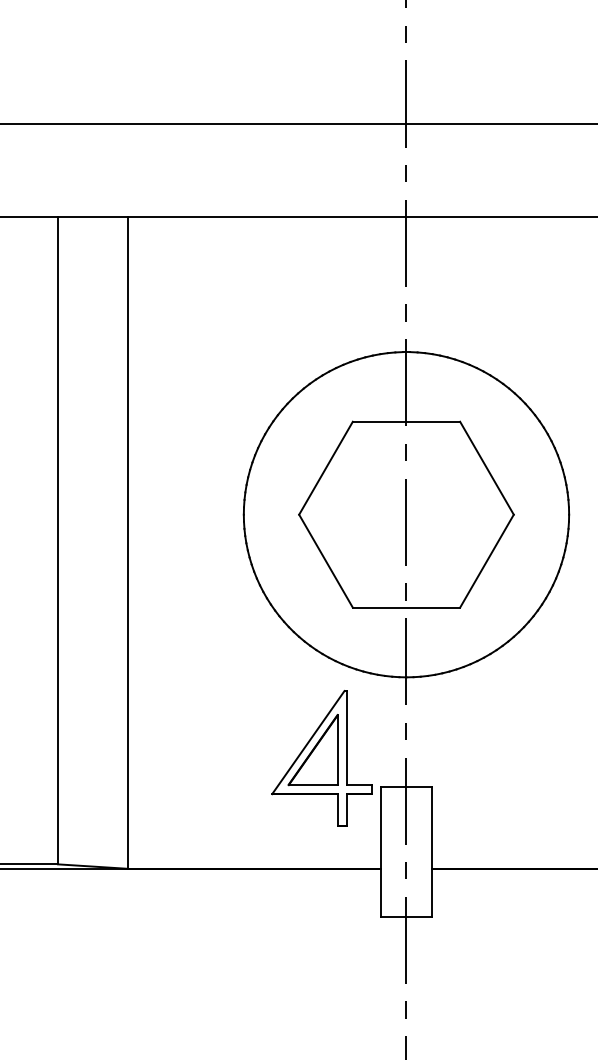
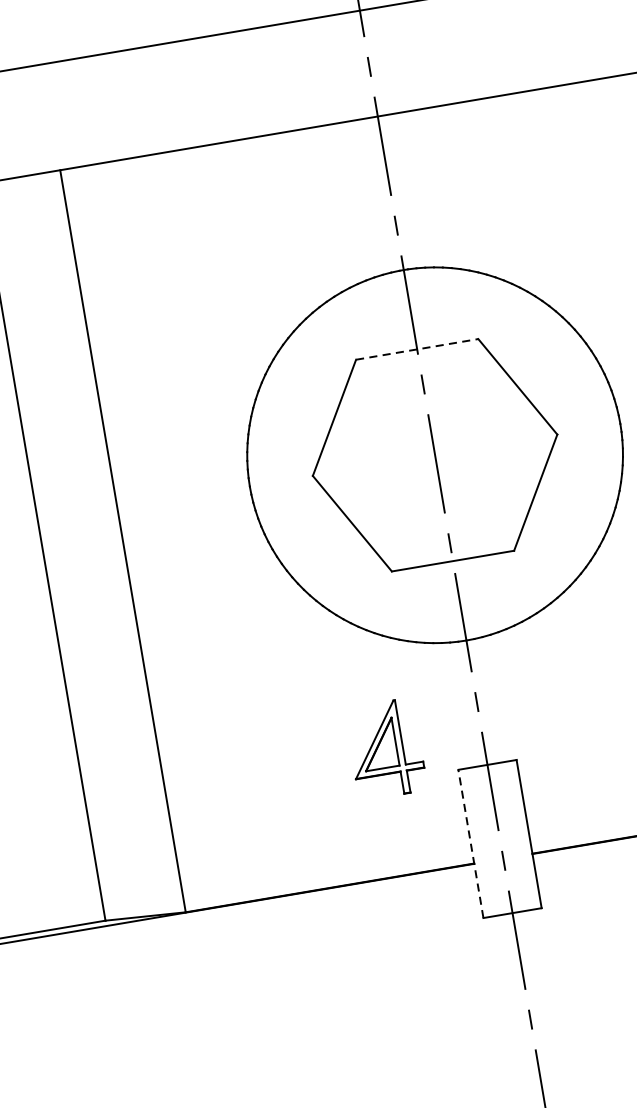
line: (406, 421) -> (417, 349), solid -> dashed
part: (321, 758) -> (385, 749), size x0.6
line: (380, 851) -> (470, 843), solid -> dashed

